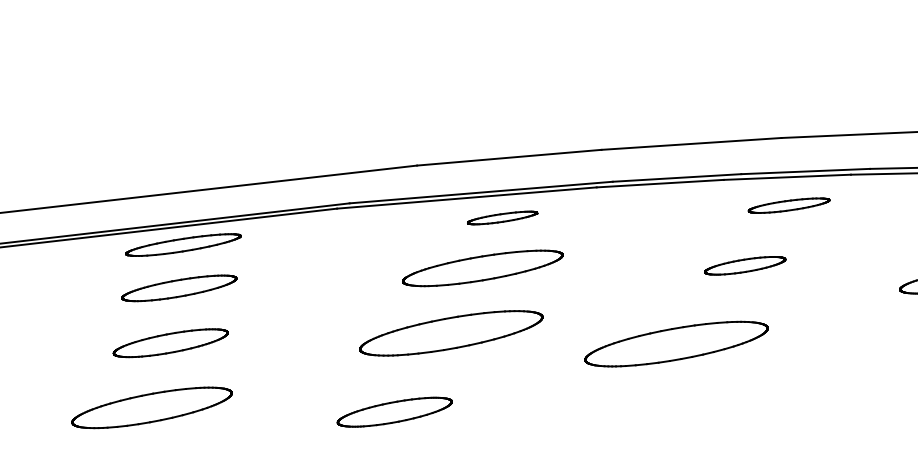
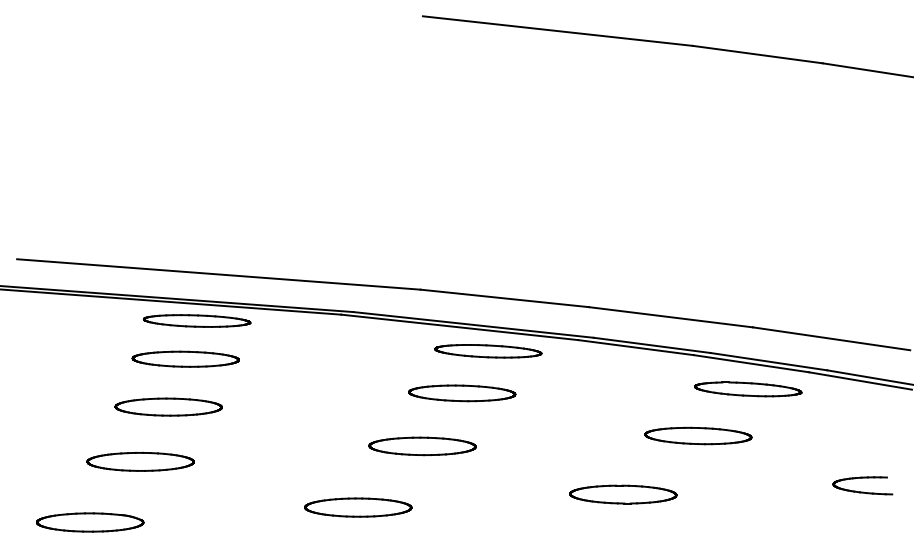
part: (789, 205) -> (748, 389), size x1.43
part: (502, 218) -> (488, 351), size x1.67
part: (745, 265) -> (698, 435), size x1.43
part: (483, 268) -> (462, 393), size x0.71
part: (451, 333) -> (422, 446), size x0.62
part: (676, 343) -> (623, 494), size x0.62
part: (151, 407) -> (140, 461), size x0.71

